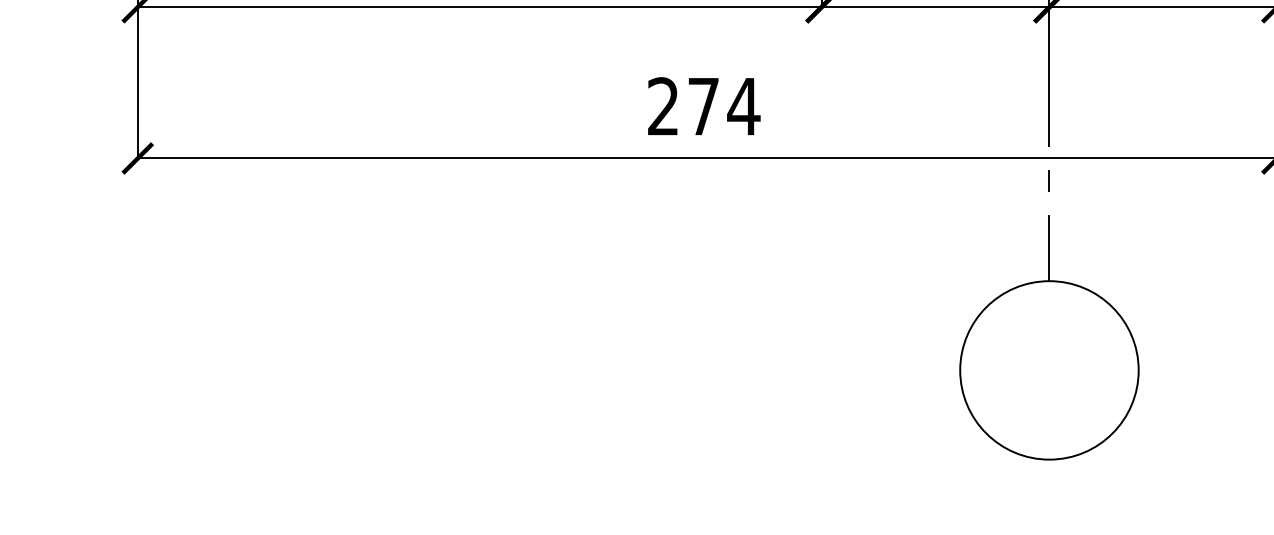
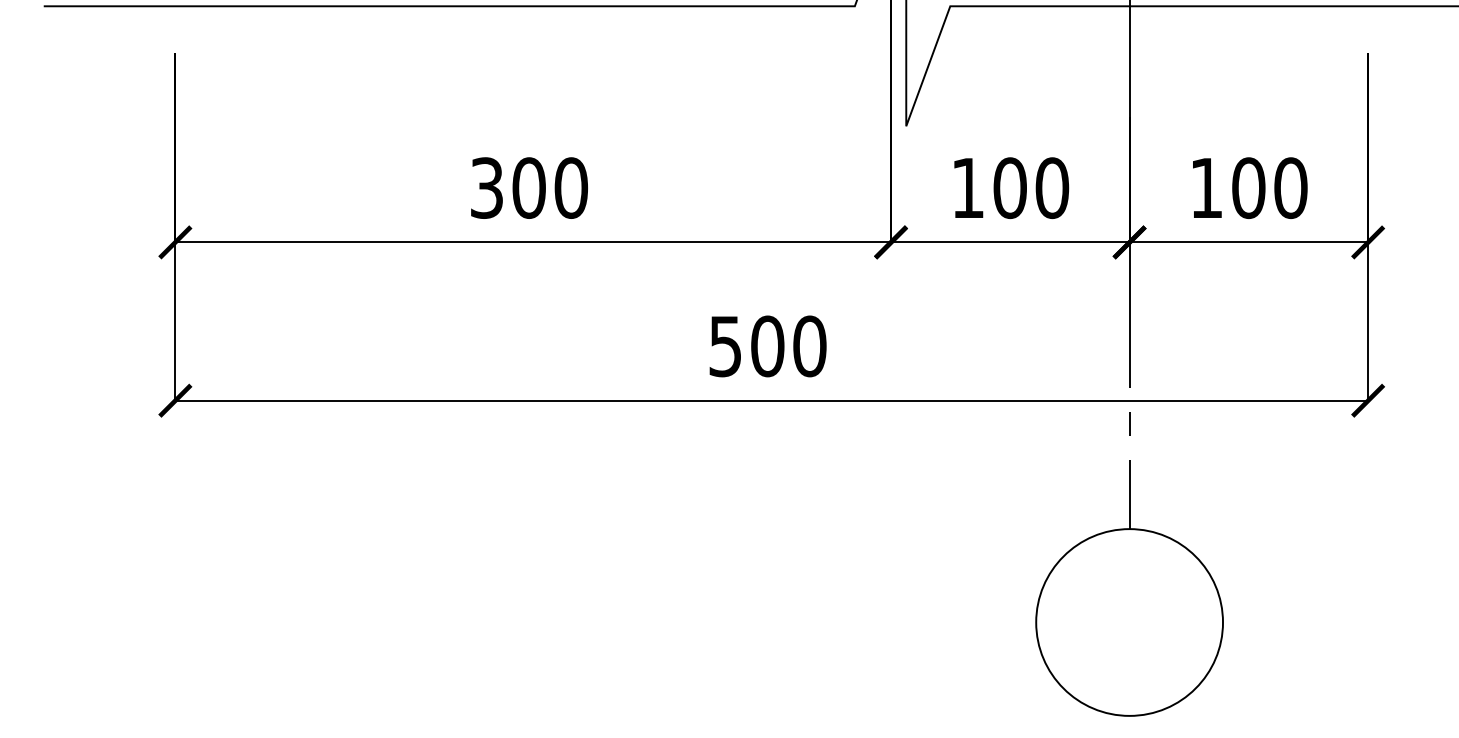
text: (704, 106) -> (768, 346), 274 -> 500

